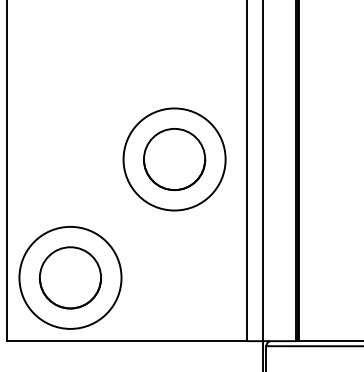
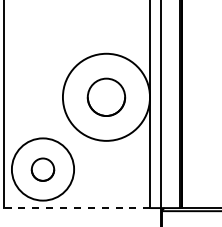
circle: (174, 159) -> (106, 97), size x1.4
circle: (69, 277) -> (42, 169), size x0.6
line: (127, 341) -> (77, 208), solid -> dashed

